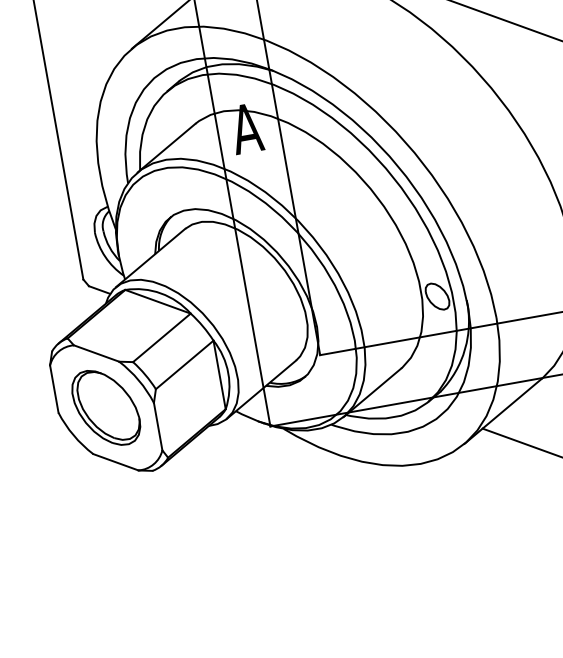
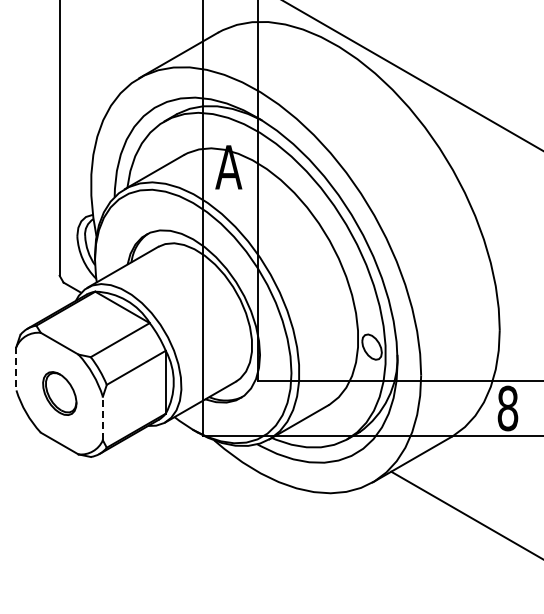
line: (54, 388) -> (16, 368), solid -> dashed
part: (106, 407) -> (59, 393), size x0.6
line: (157, 426) -> (102, 418), solid -> dashed

